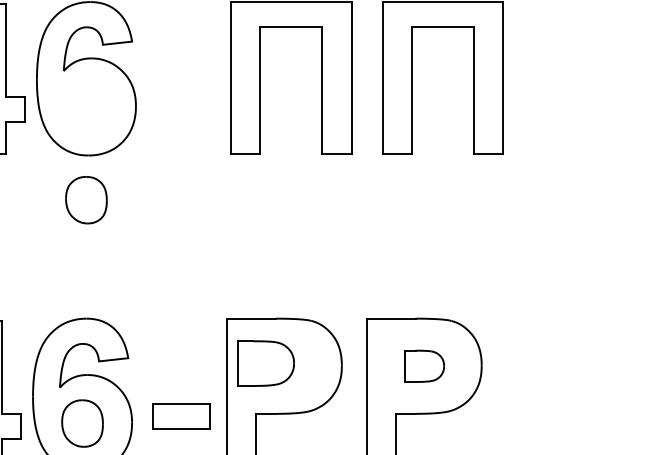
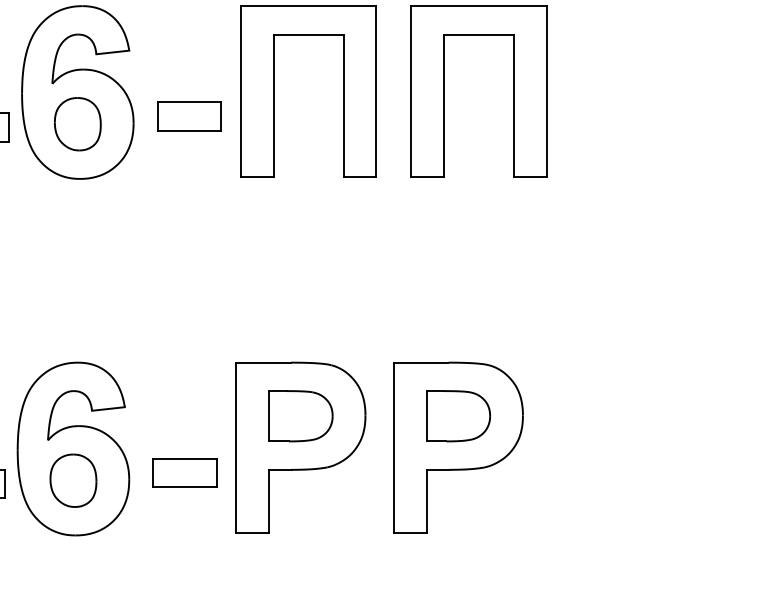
part: (185, 100) -> (189, 116), added
part: (86, 200) -> (77, 124), moved
part: (265, 363) -> (300, 416), moved
part: (424, 366) -> (458, 416), size x1.43

